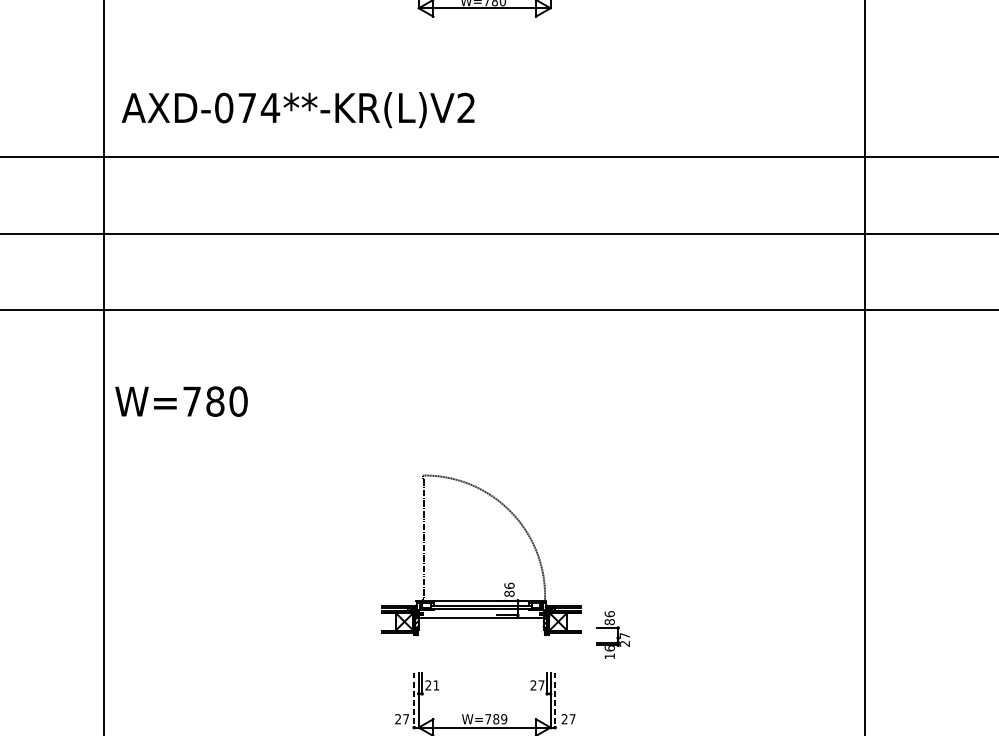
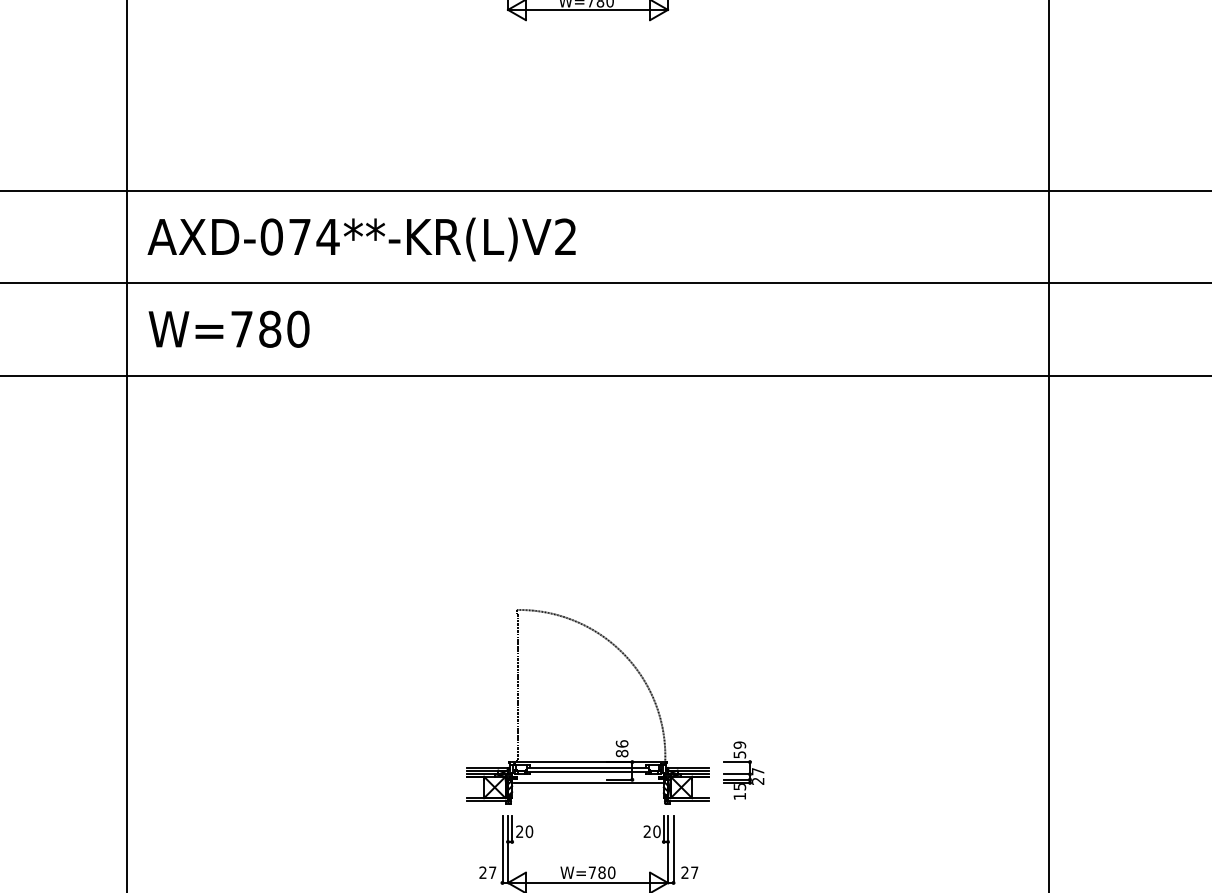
text: (298, 110) -> (361, 239), moved
text: (181, 400) -> (228, 328), moved
part: (504, 583) -> (616, 740), moved
text: (609, 617) -> (739, 749), 86 -> 59
line: (607, 638) -> (737, 774), added
text: (609, 648) -> (739, 787), 16 -> 15
text: (436, 685) -> (529, 831), 21 -> 20
text: (541, 685) -> (656, 831), 27 -> 20
line: (414, 700) -> (502, 850), dashed -> solid
line: (555, 700) -> (673, 850), dashed -> solid
text: (504, 719) -> (611, 872), W=789 -> W=780

